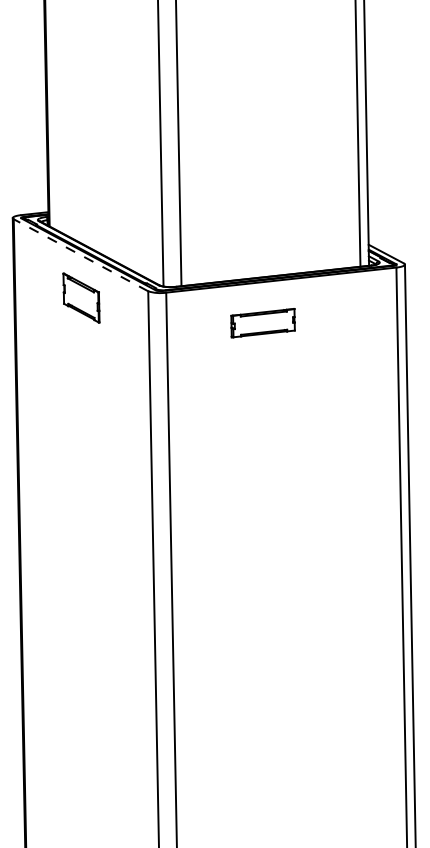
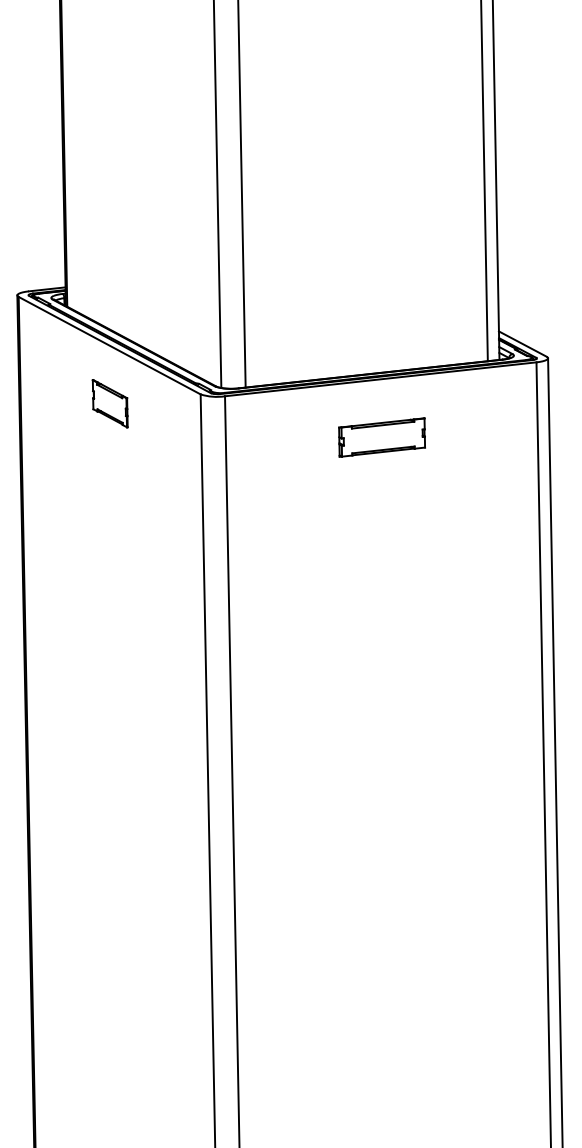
line: (80, 255) -> (109, 345), dashed -> solid
part: (80, 298) -> (109, 403), size x0.71
part: (262, 323) -> (381, 437), moved

